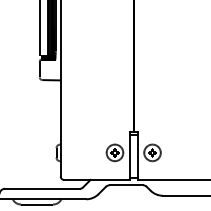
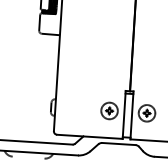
line: (37, 204) -> (28, 157), removed

